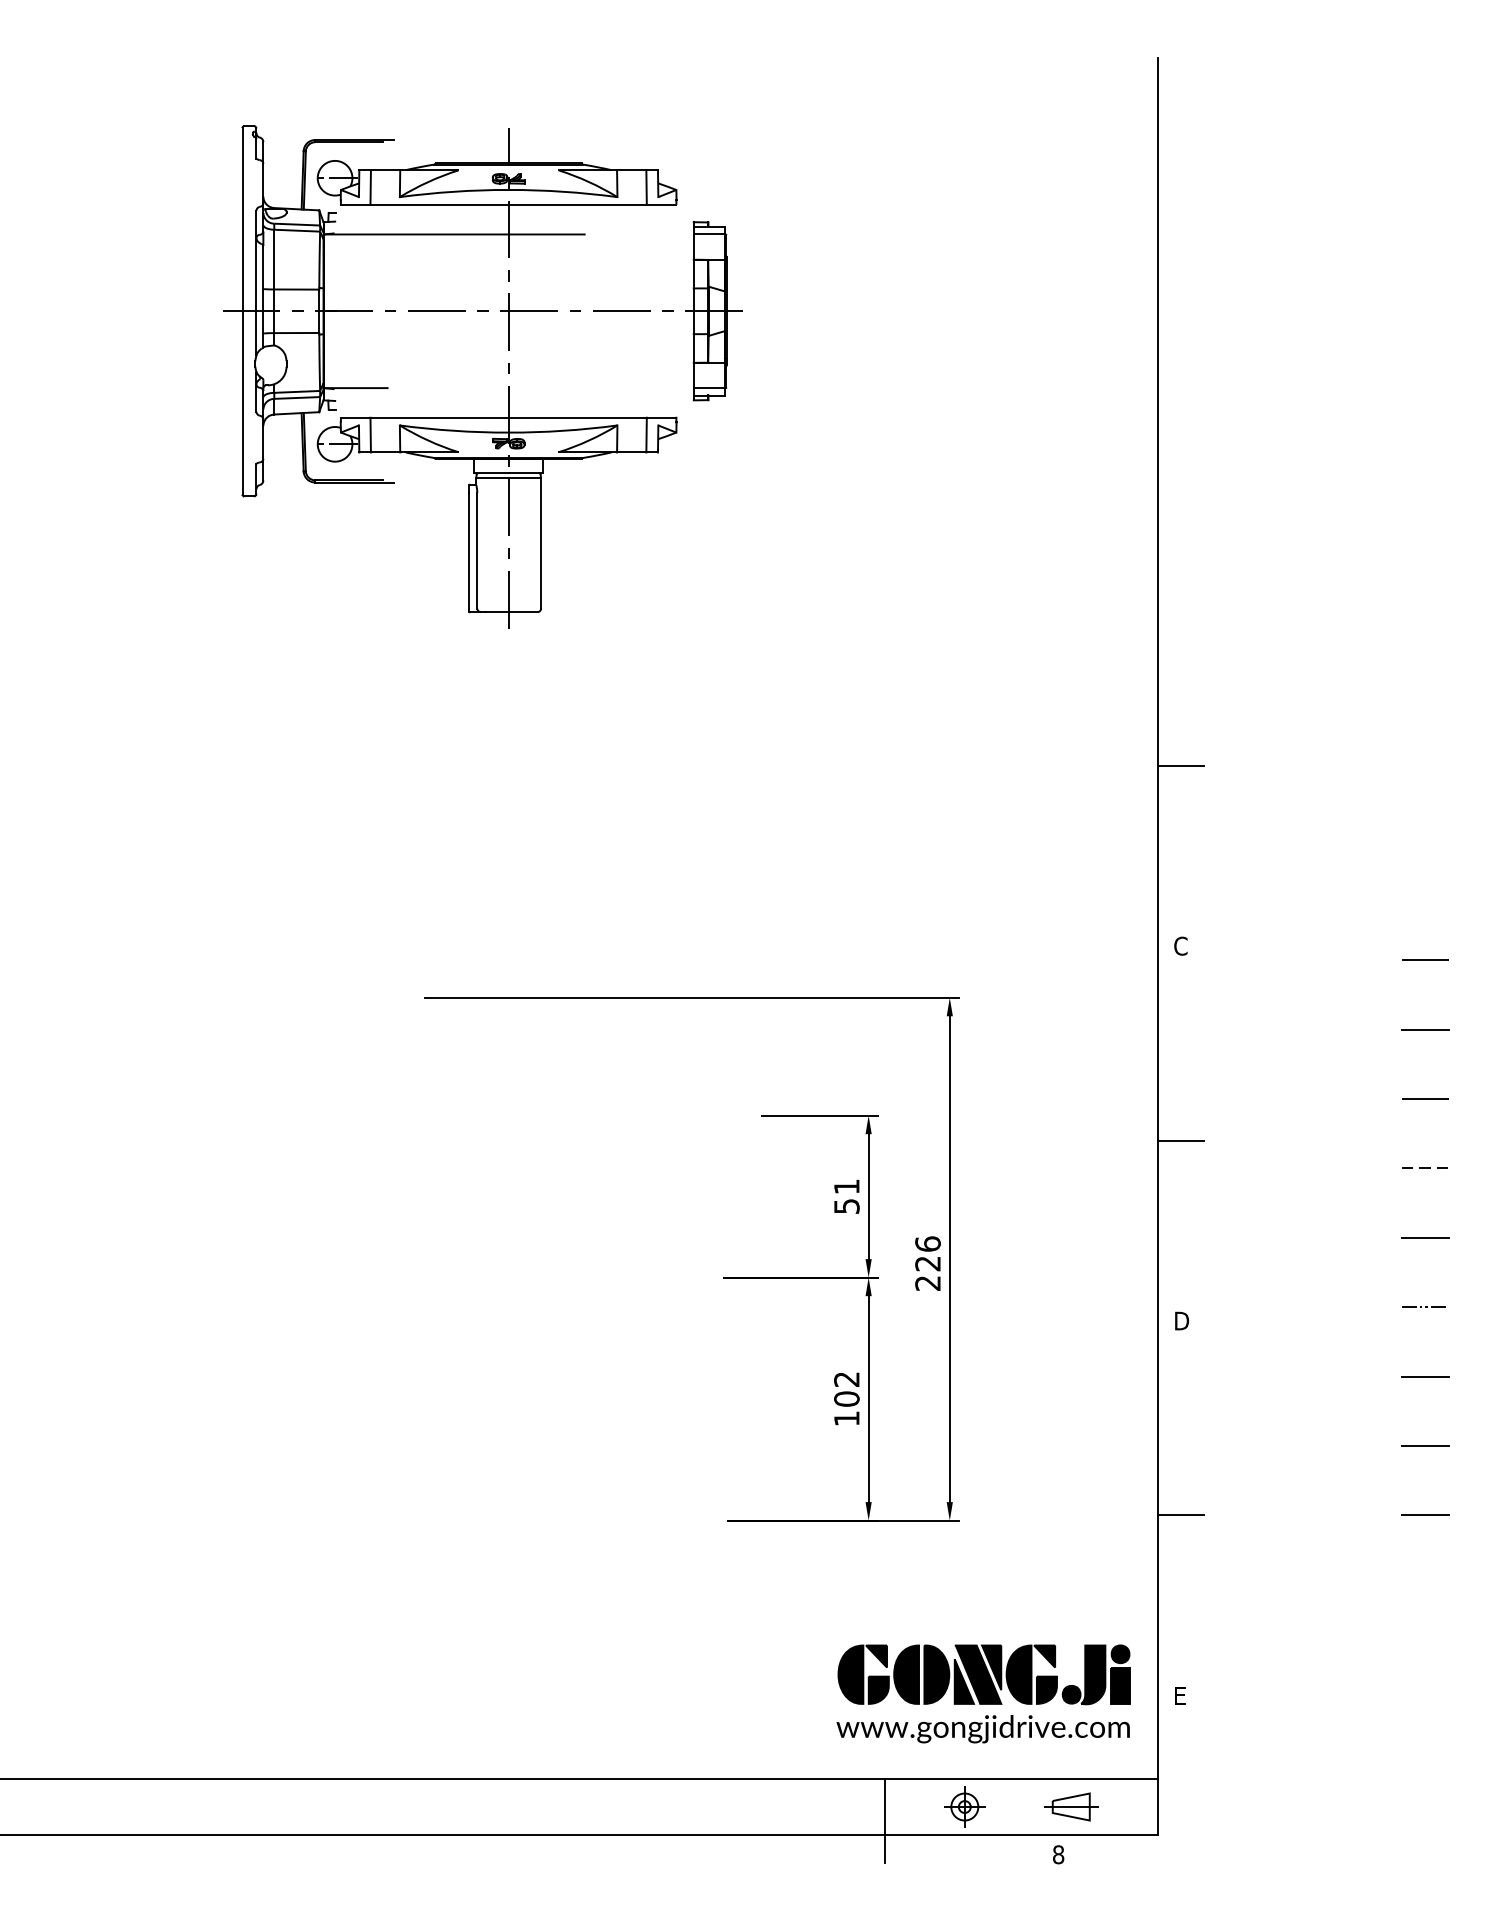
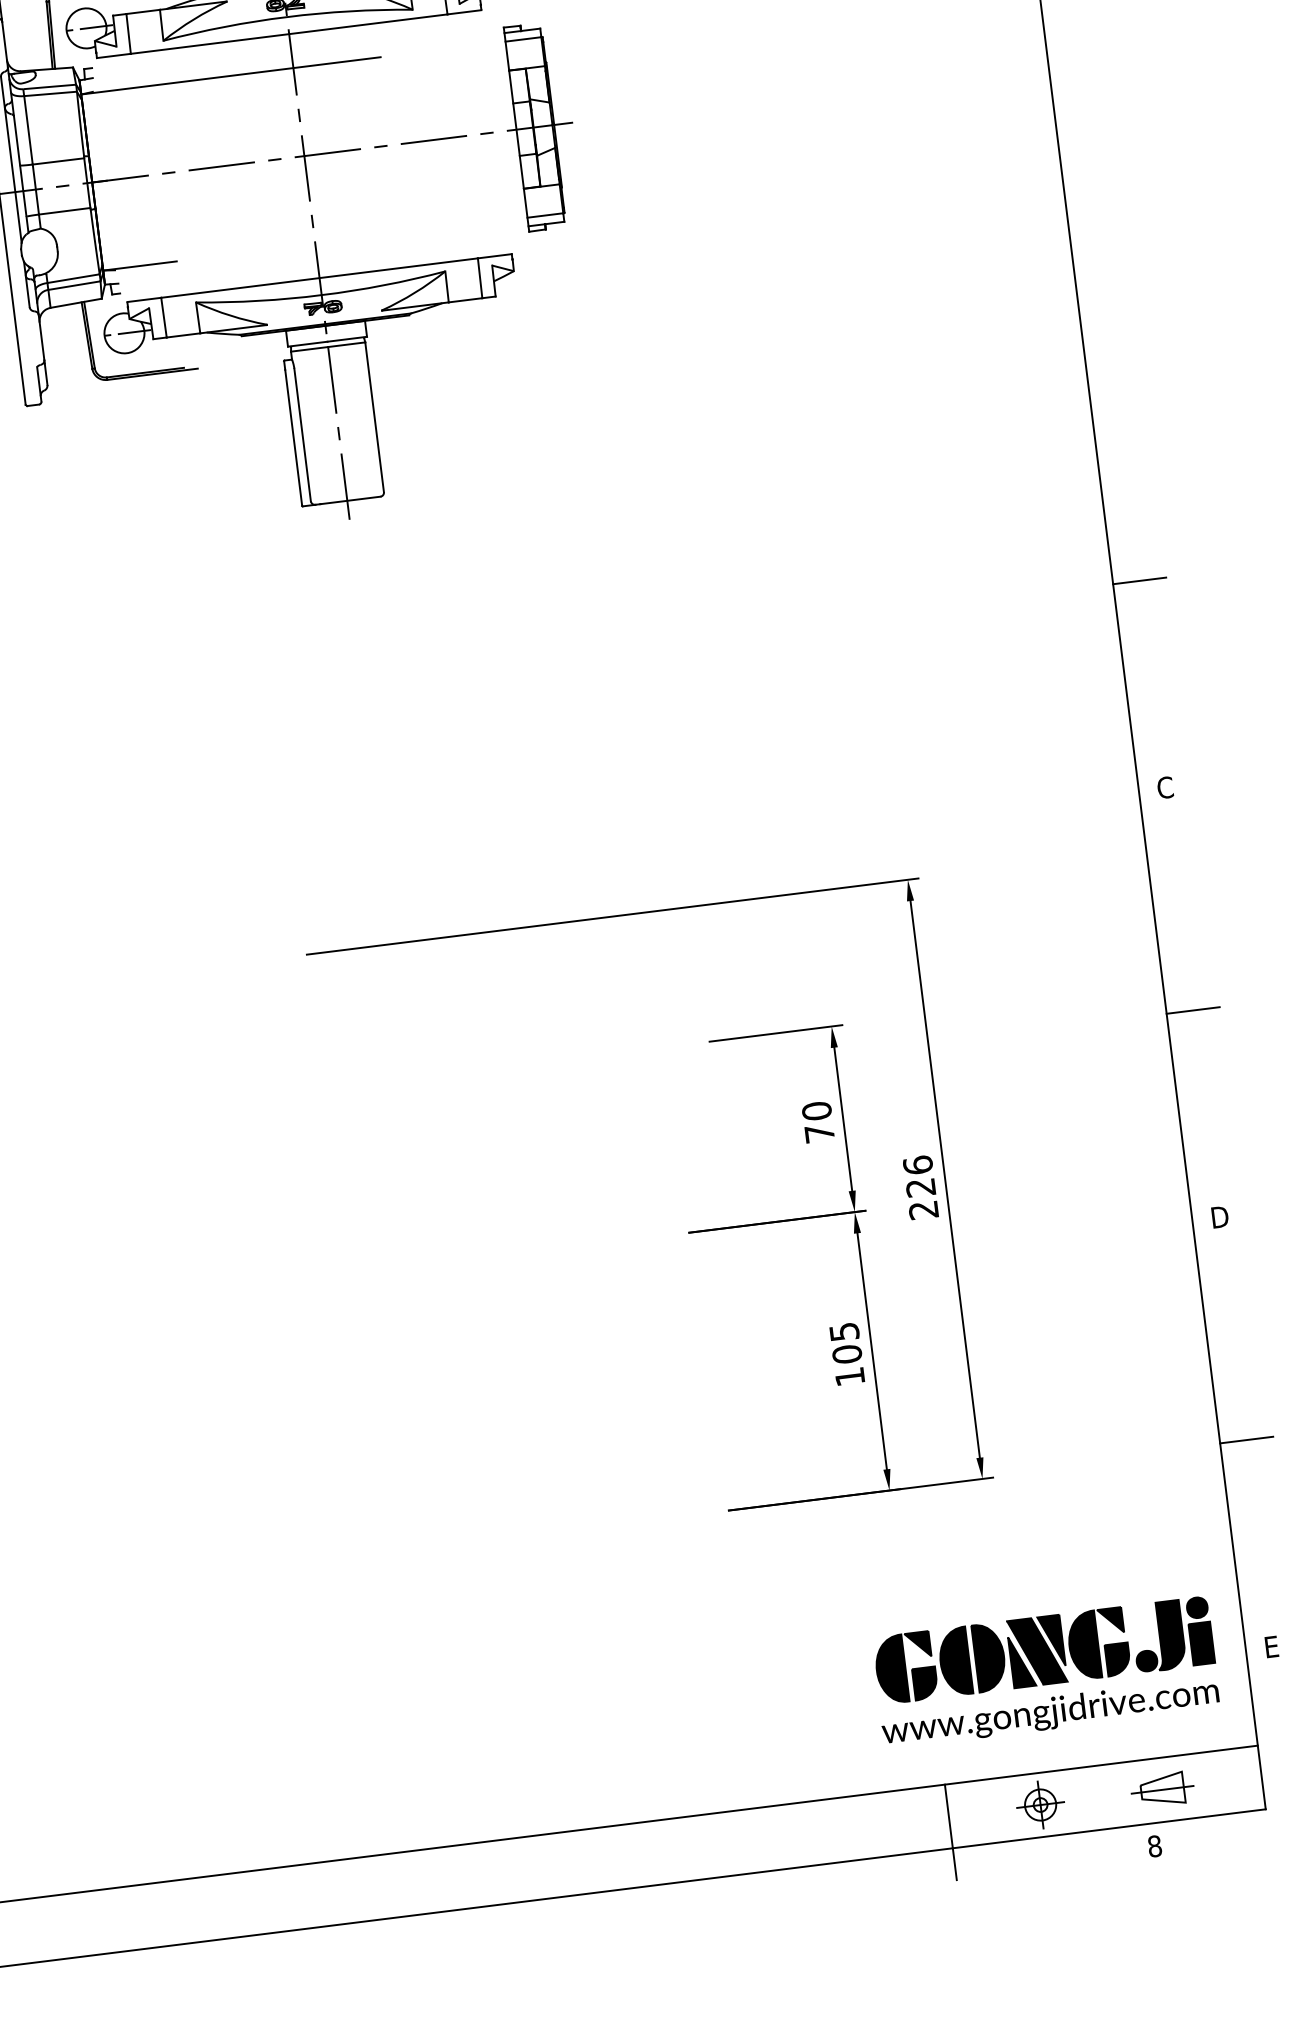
text: (846, 1196) -> (817, 1122), 51 -> 70
text: (846, 1379) -> (844, 1331), 102 -> 105

